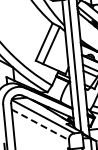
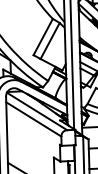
line: (41, 124) -> (34, 119), dashed -> solid

